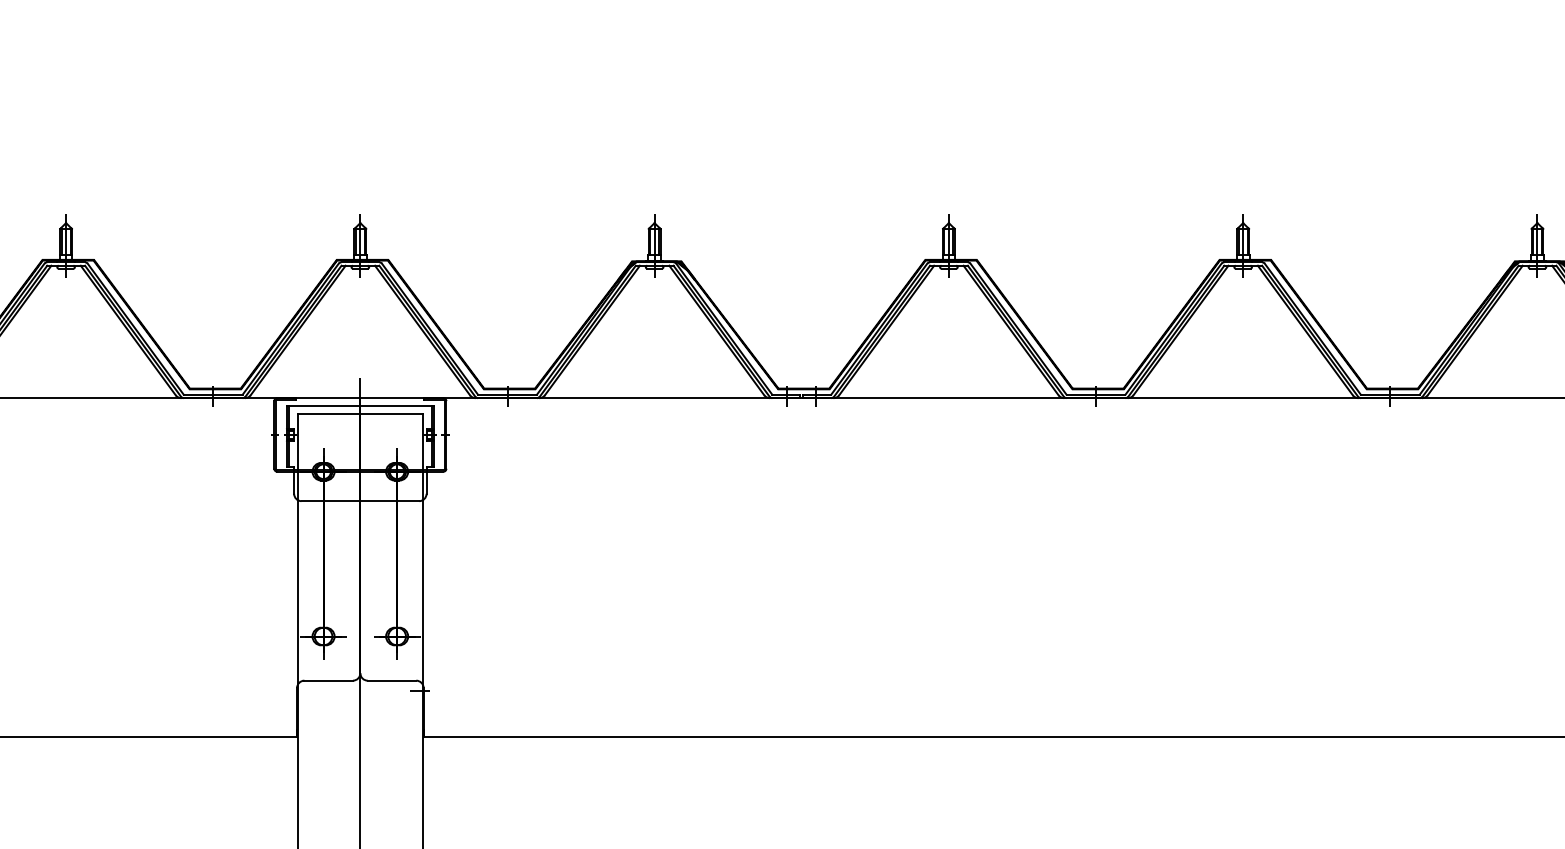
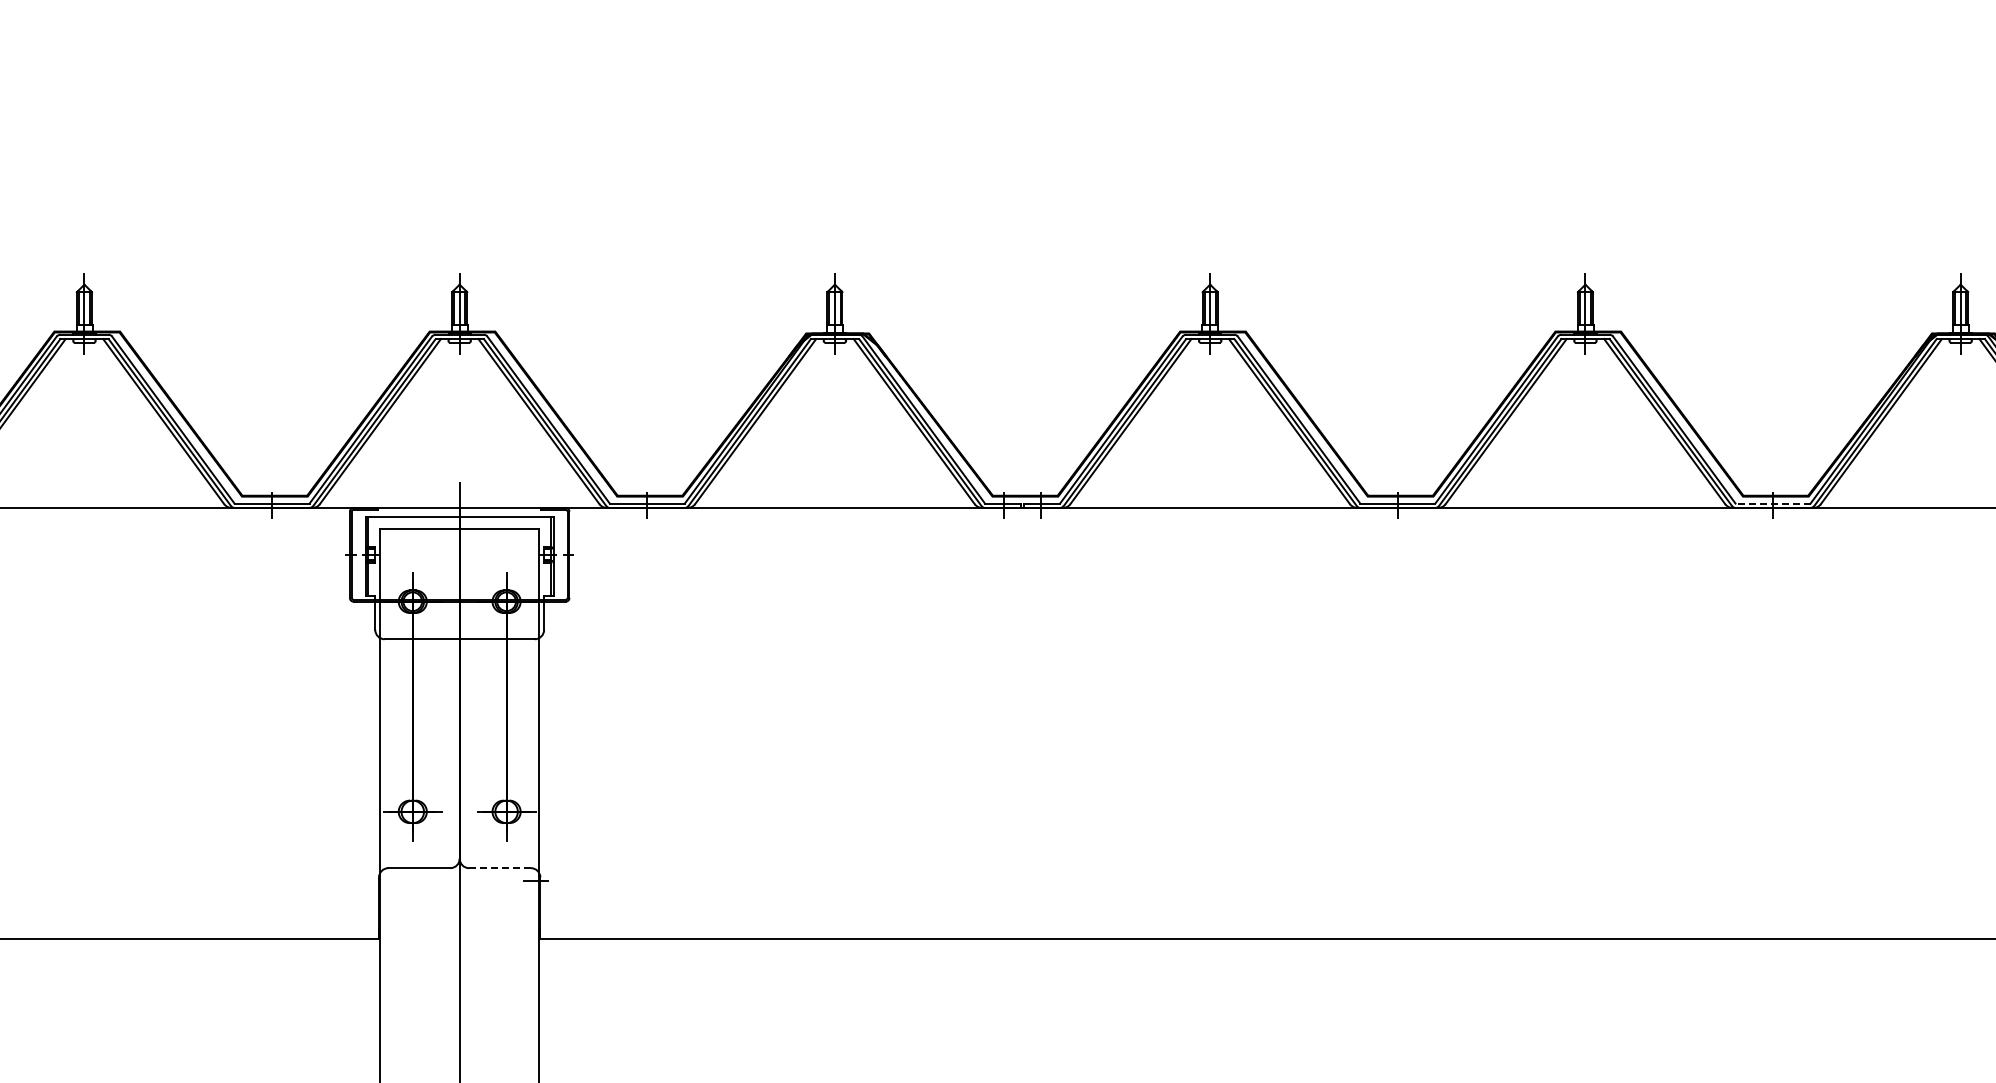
line: (1390, 394) -> (1773, 503), solid -> dashed
line: (392, 680) -> (500, 868), solid -> dashed

